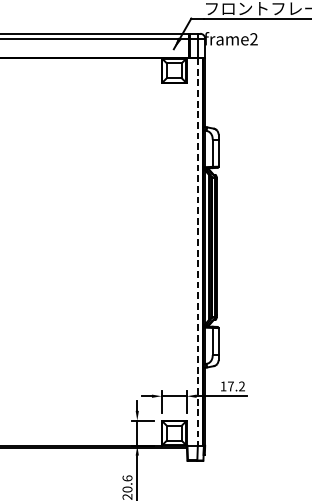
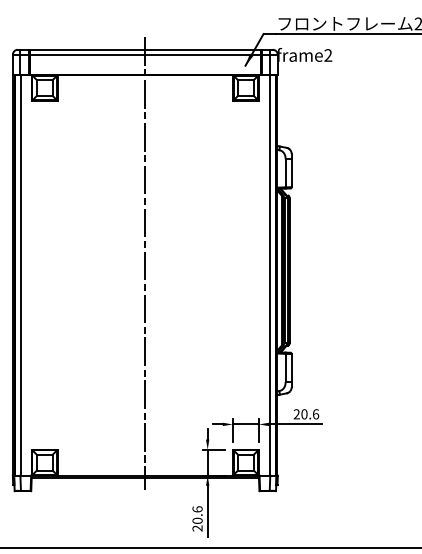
line: (77, 240) -> (145, 263), added
line: (197, 252) -> (269, 275), dashed -> solid
text: (232, 386) -> (306, 414), 17.2 -> 20.6

